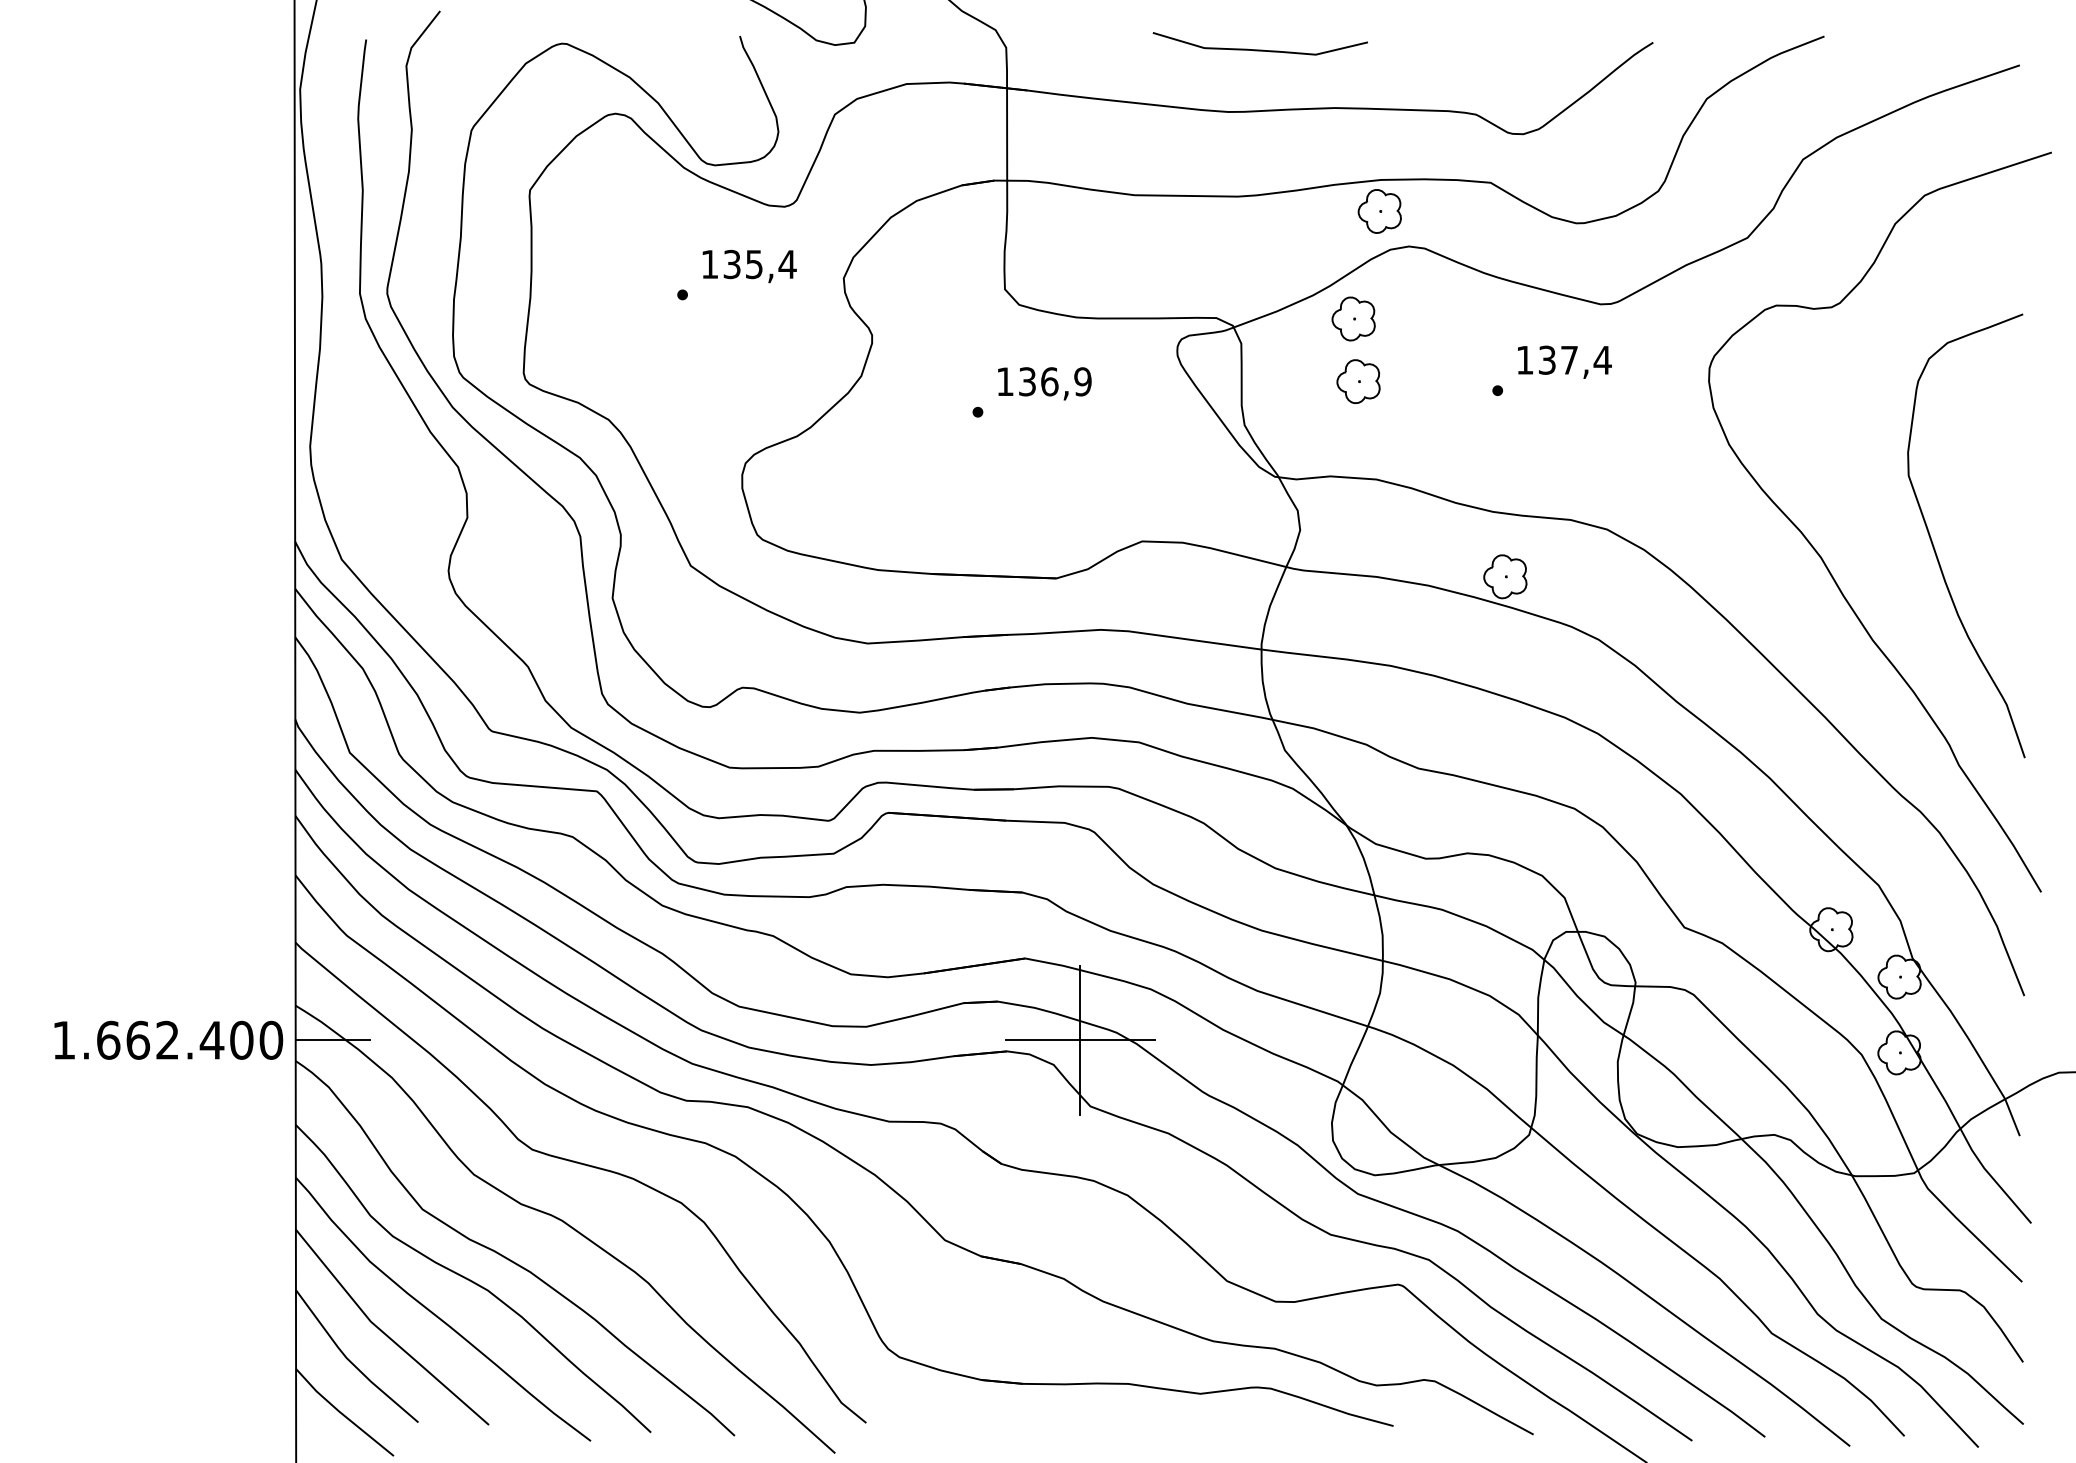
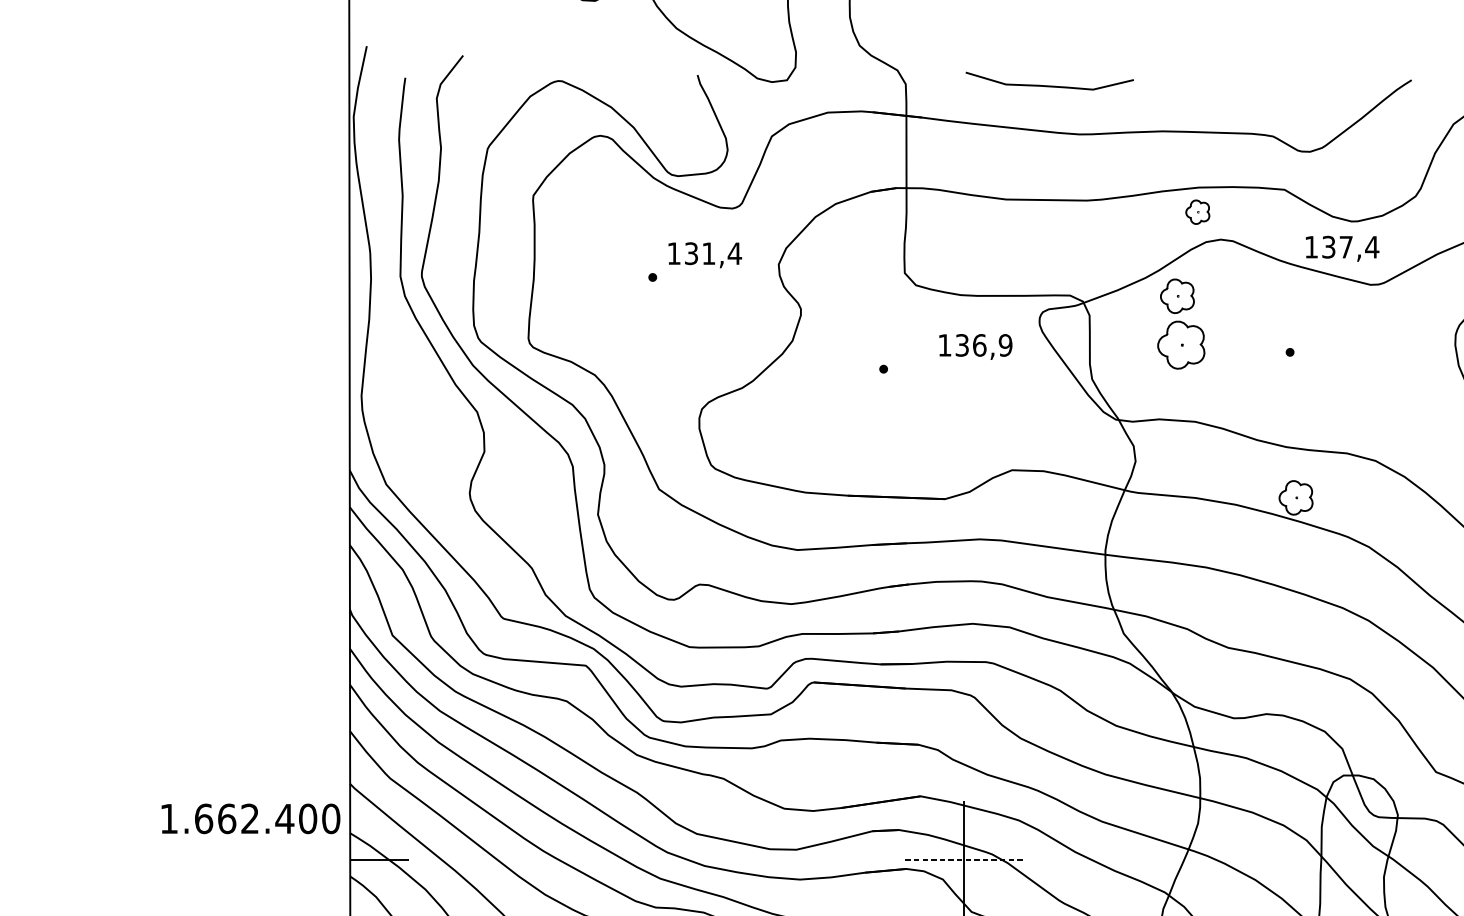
curve: (1259, 49) -> (1049, 85), moved
part: (1379, 211) -> (1197, 212), size x0.7
text: (754, 264) -> (708, 253), 135,4 -> 131,4
text: (1564, 361) -> (1342, 248), moved
part: (1358, 381) -> (1181, 345), size x1.4
text: (1044, 383) -> (975, 346), moved
text: (168, 1039) -> (250, 818), moved
line: (1079, 1040) -> (963, 860), solid -> dashed

